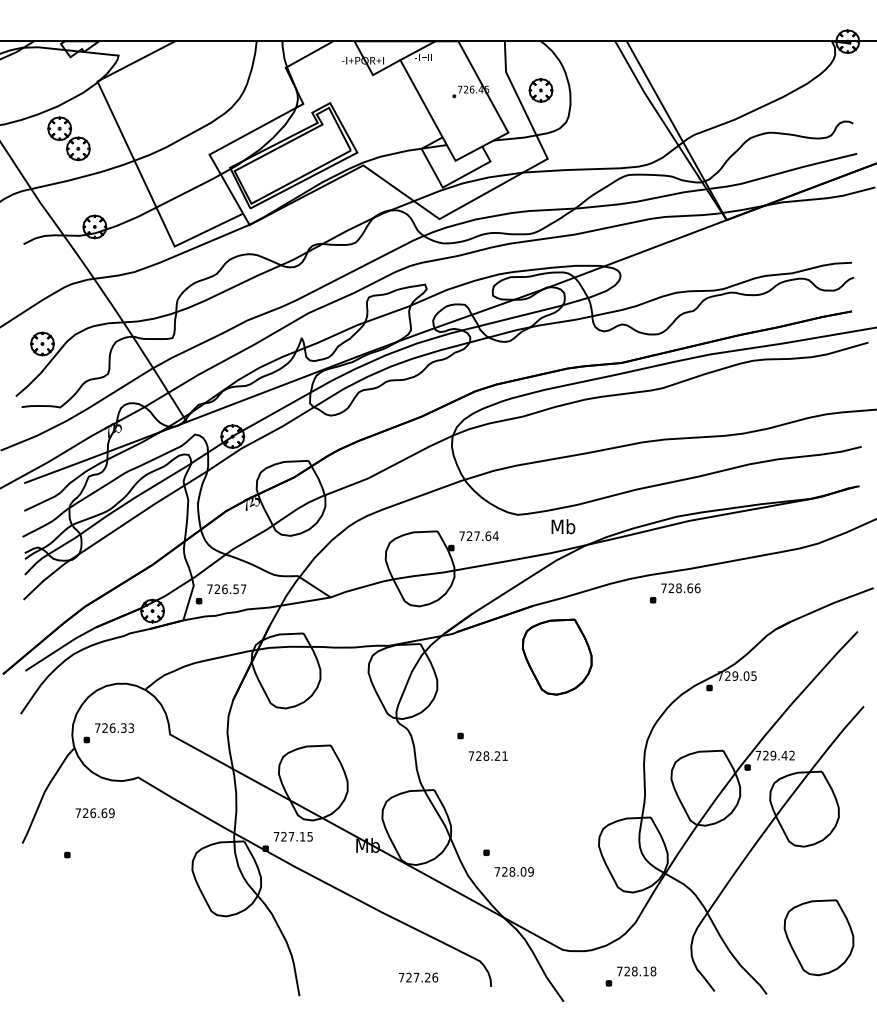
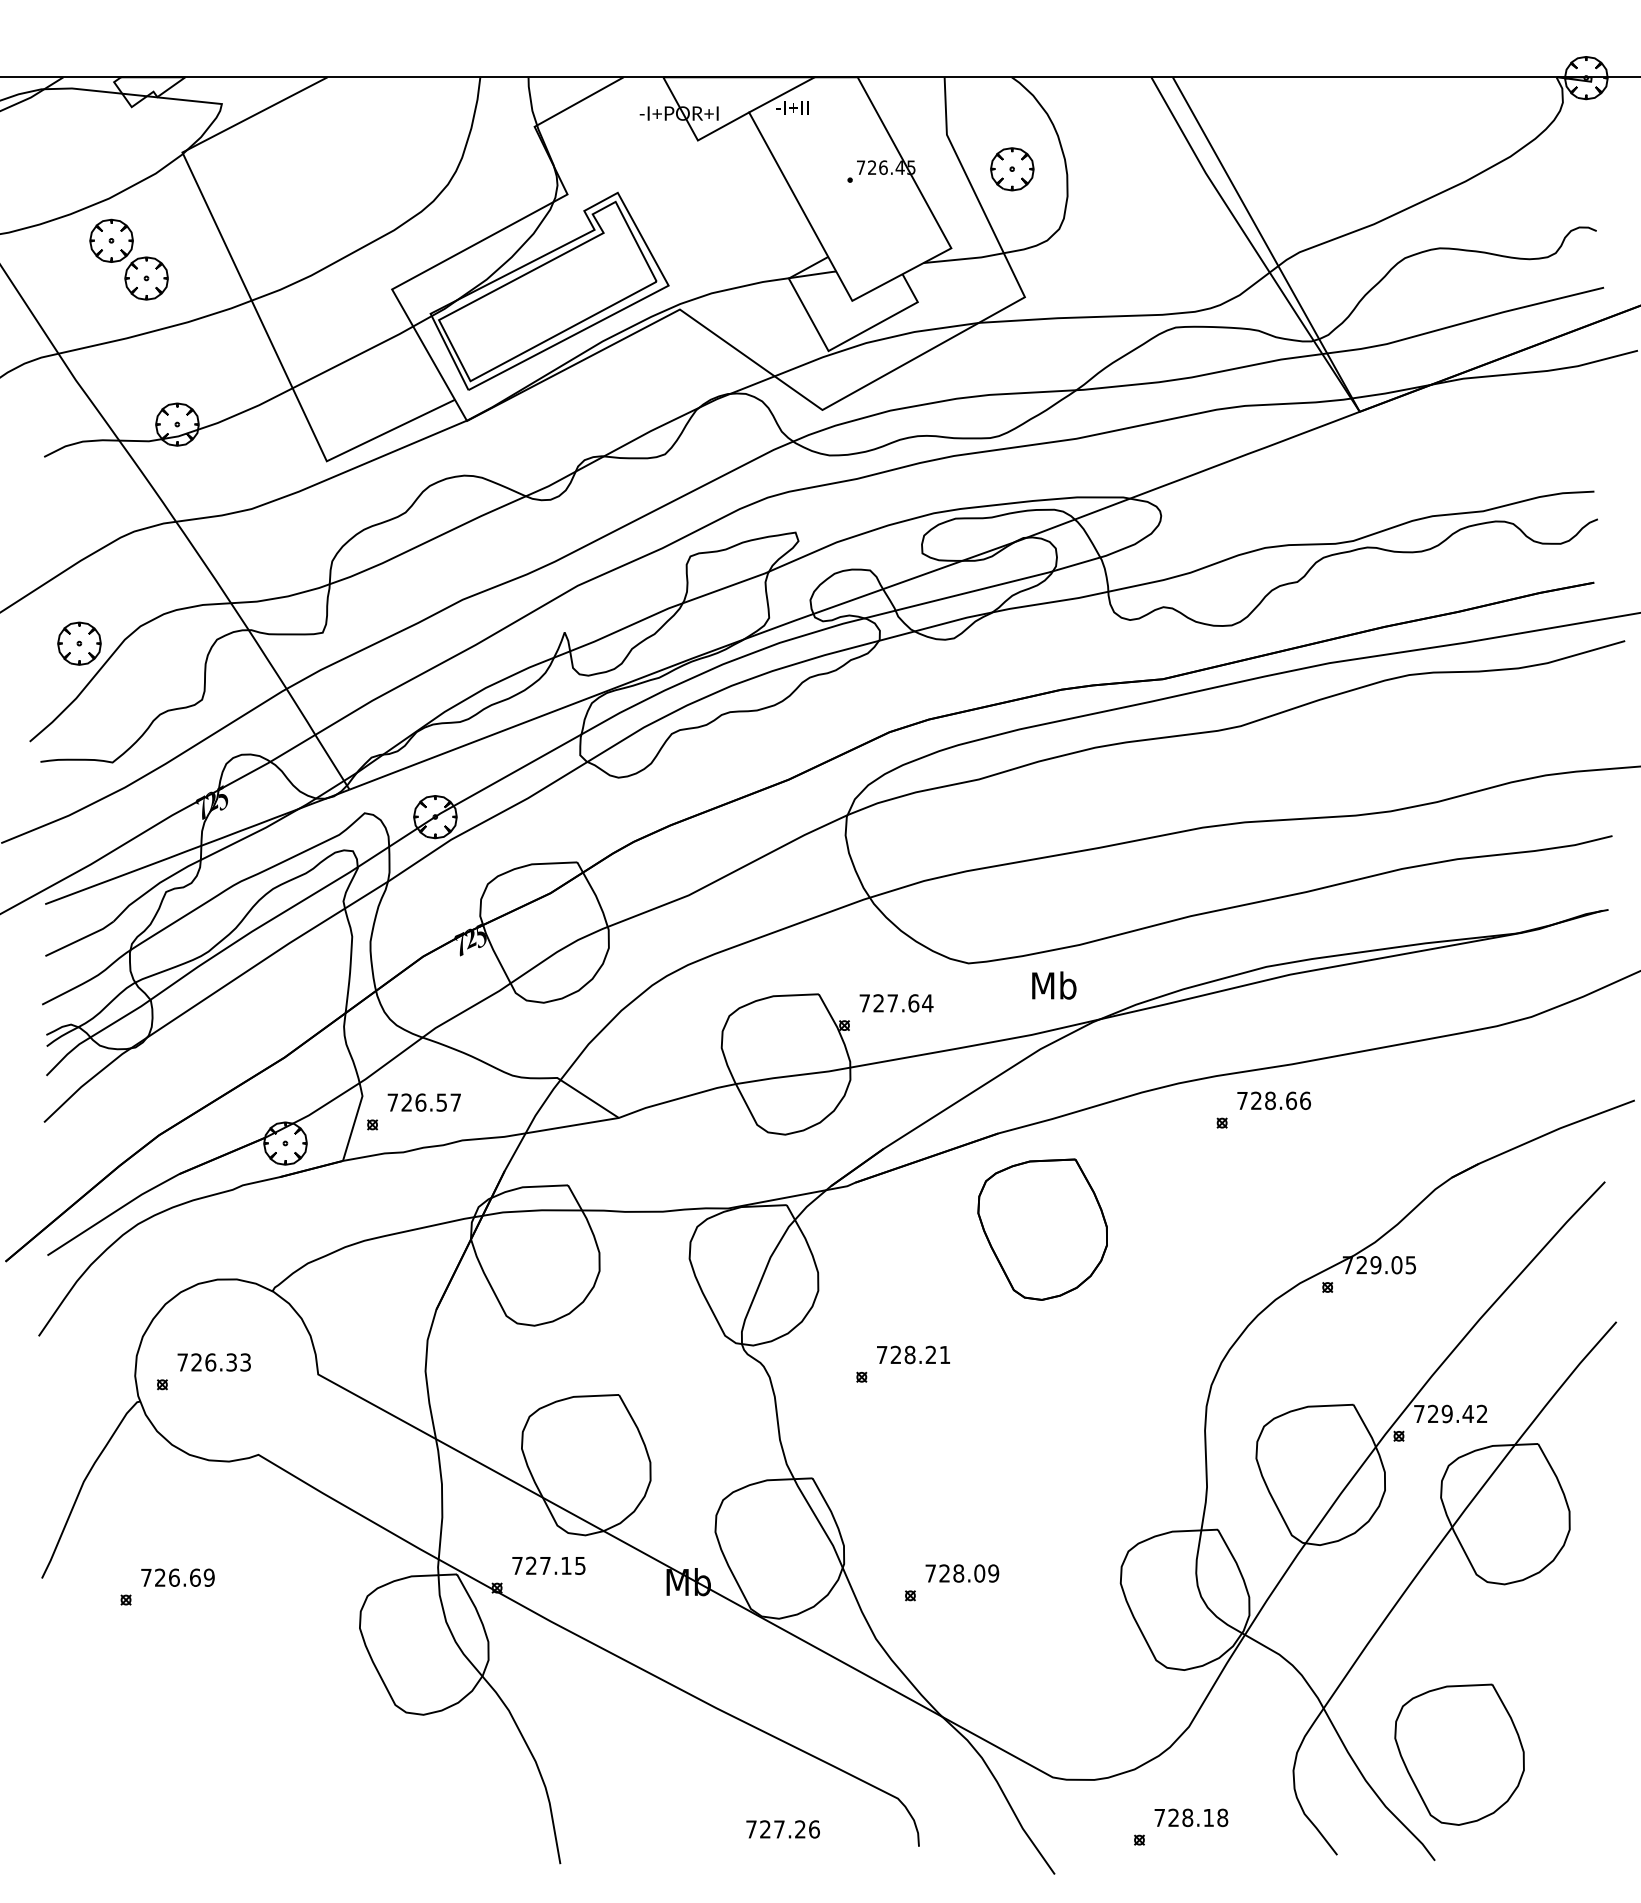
text: (487, 755) -> (912, 1353), moved
text: (94, 812) -> (176, 1576), moved
text: (513, 871) -> (960, 1572), moved
part: (818, 937) -> (1458, 1754), moved

